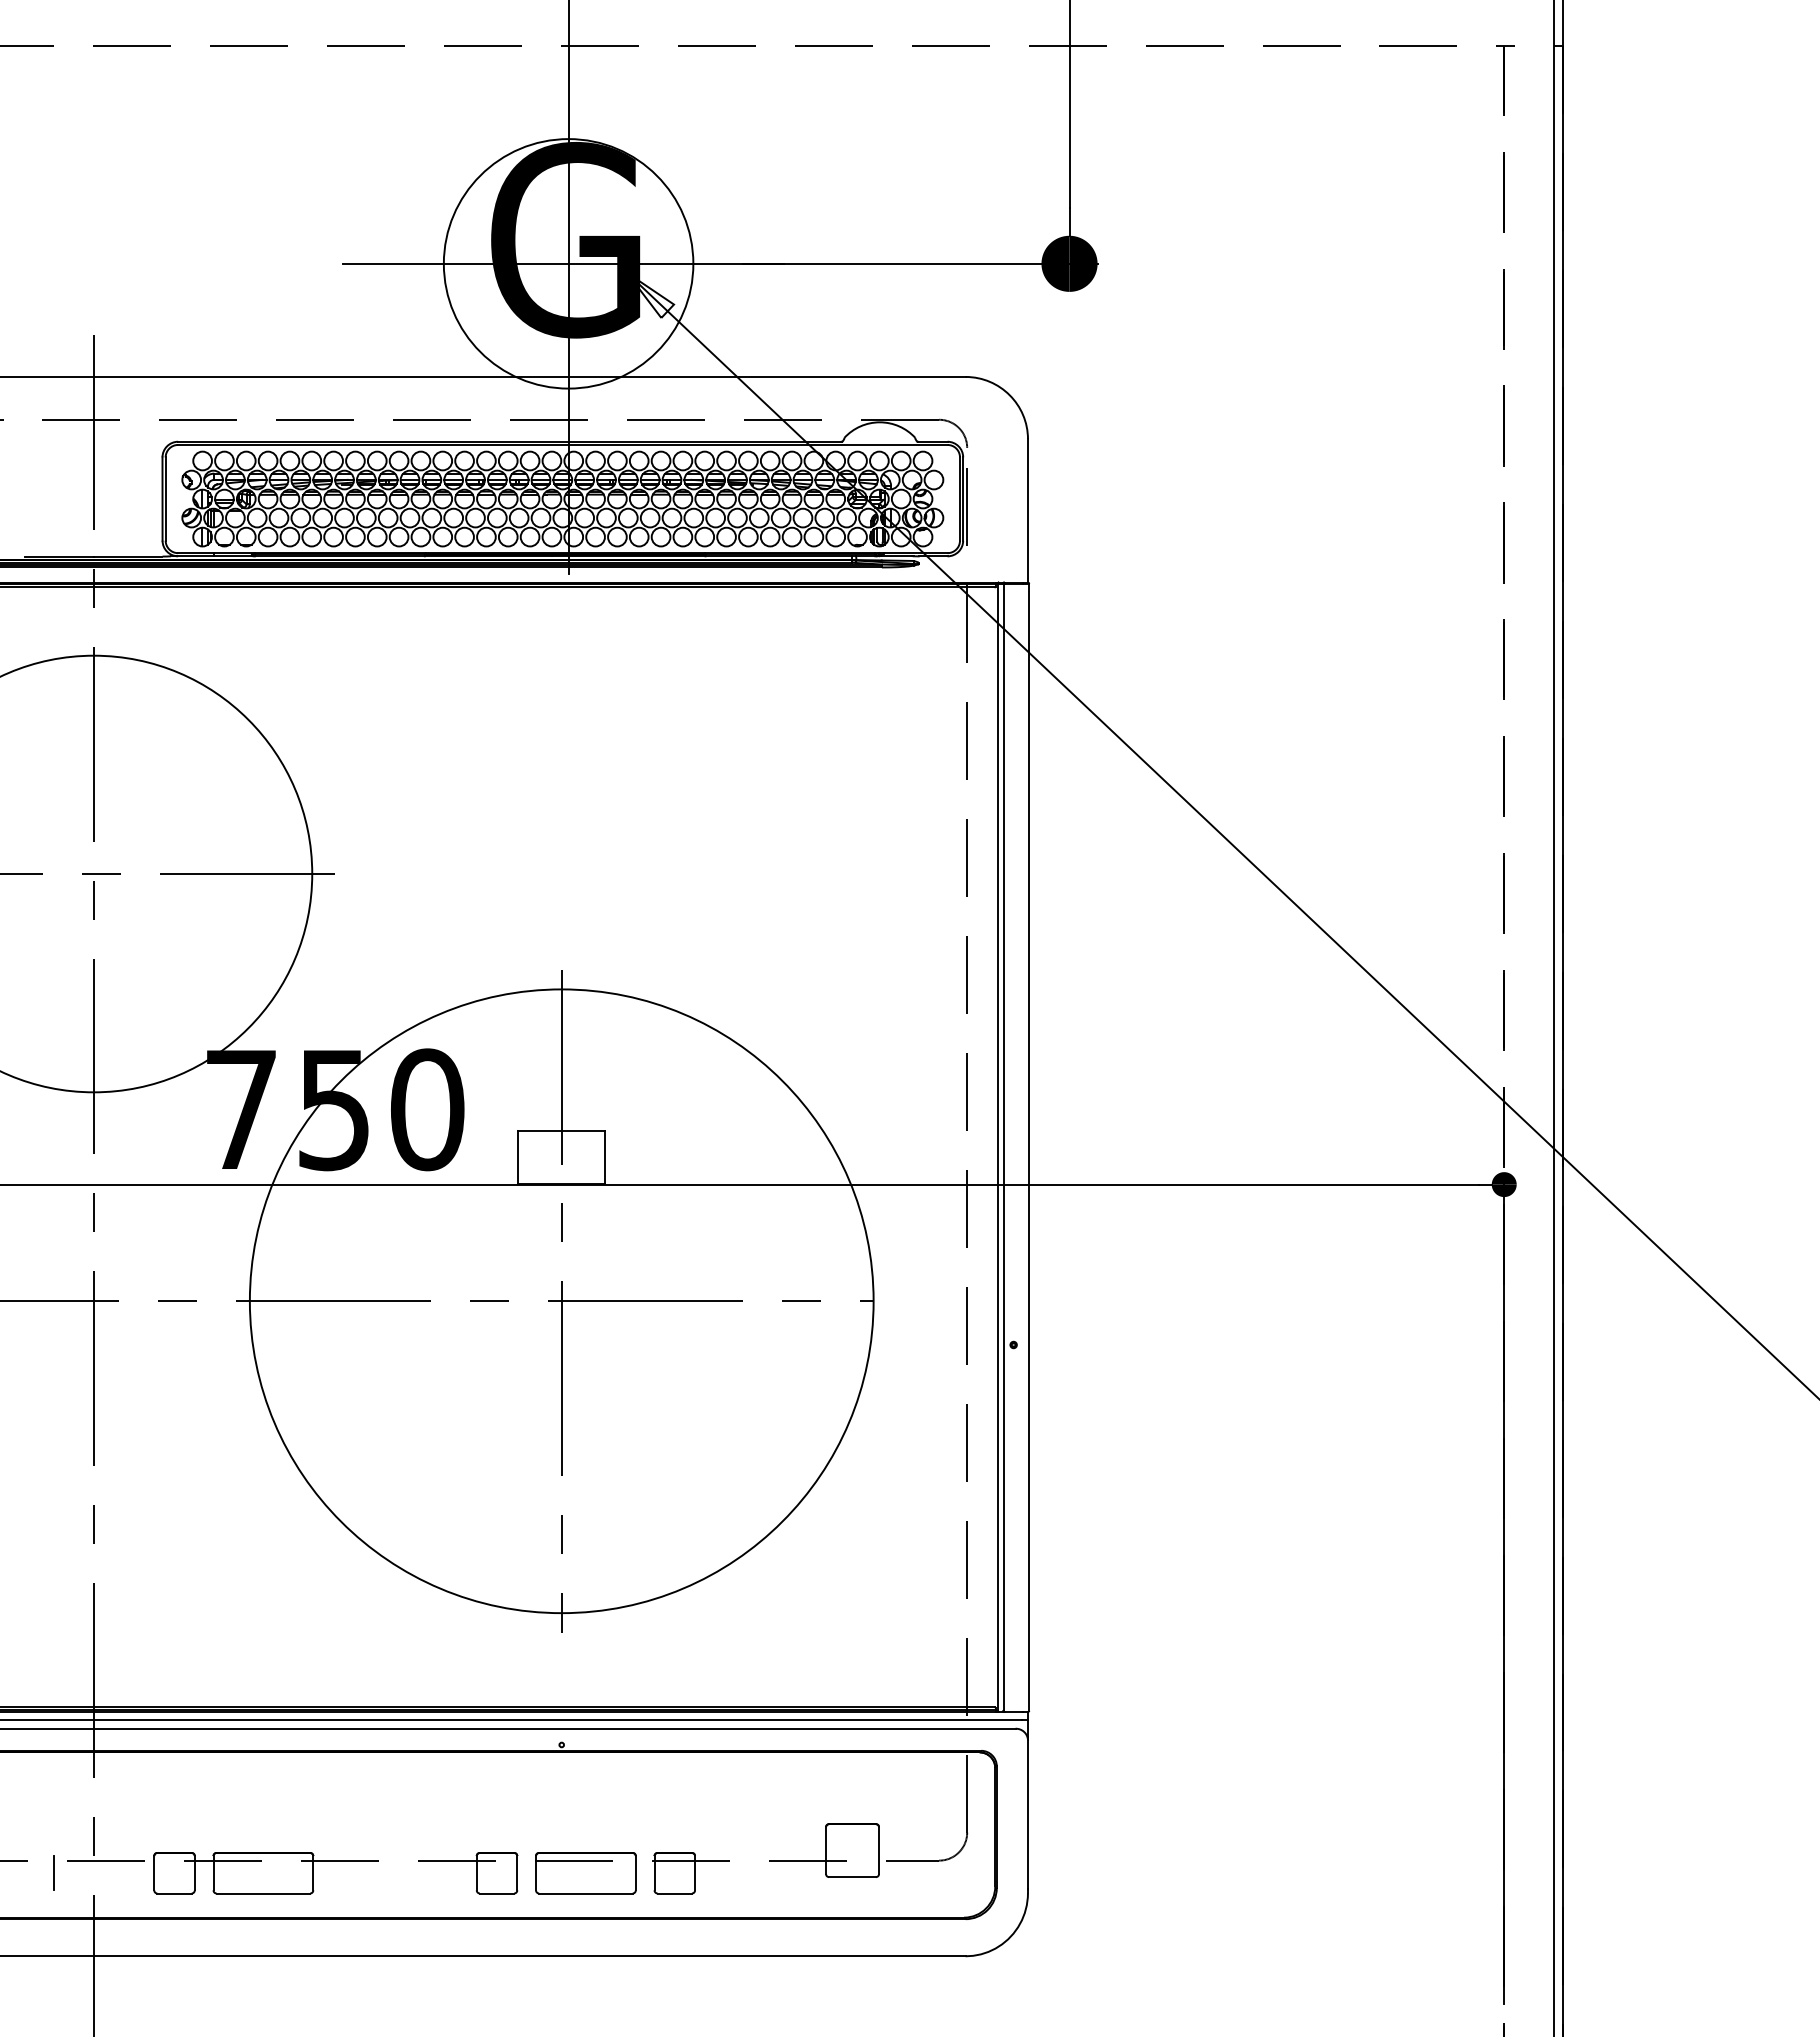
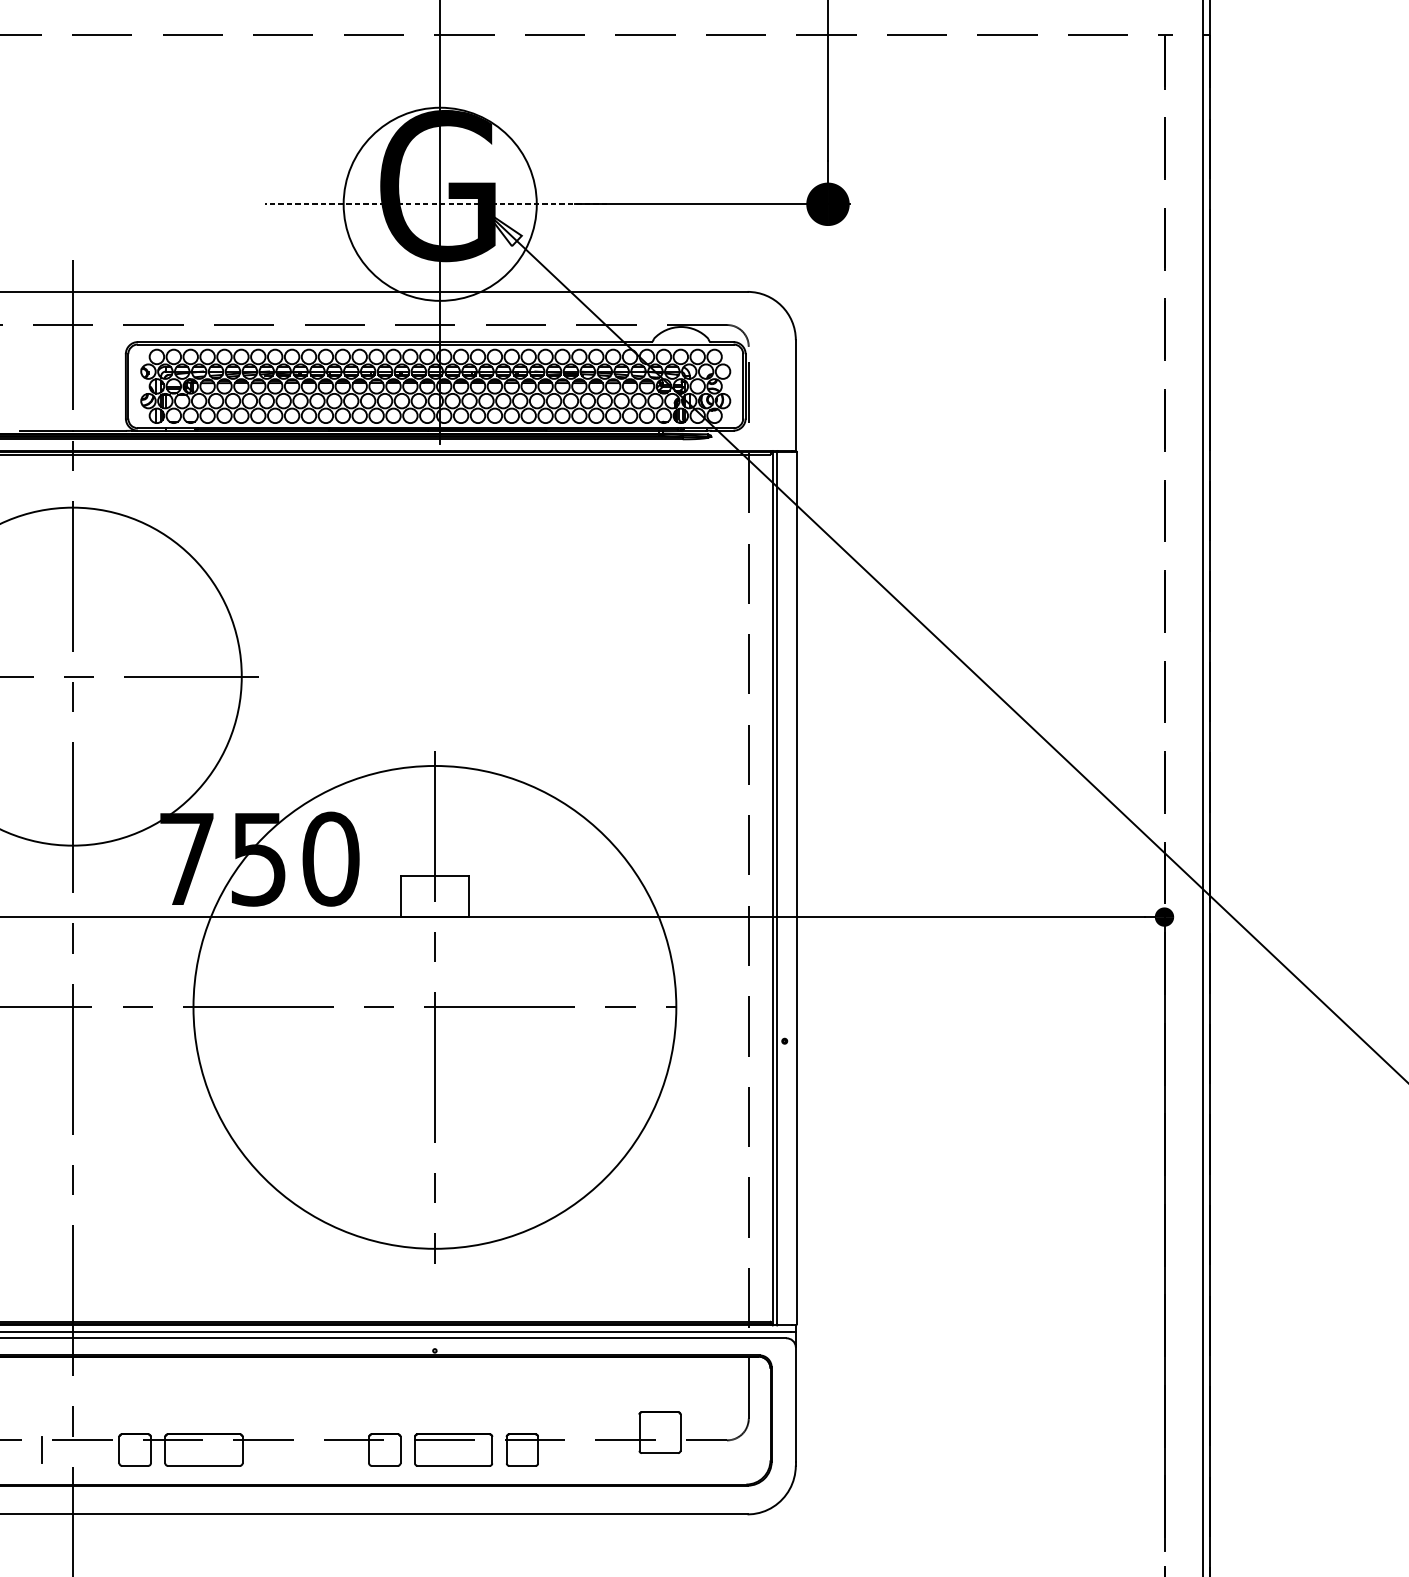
line: (563, 263) -> (436, 204), solid -> dashed

